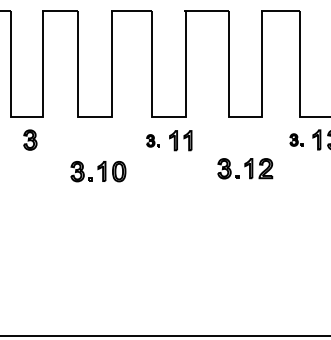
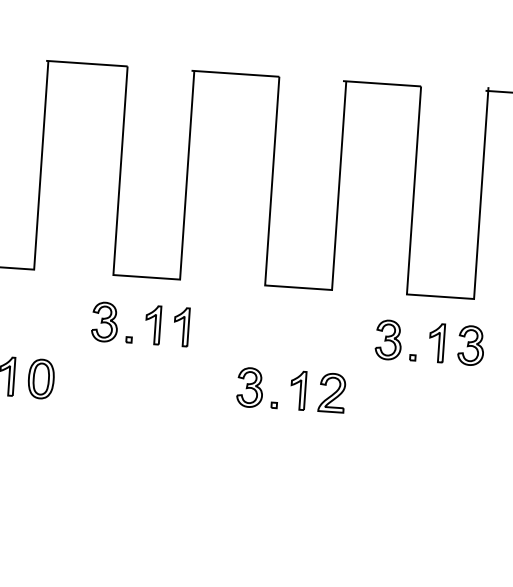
part: (296, 139) -> (396, 339), size x1.67
part: (152, 140) -> (111, 321), size x1.67

